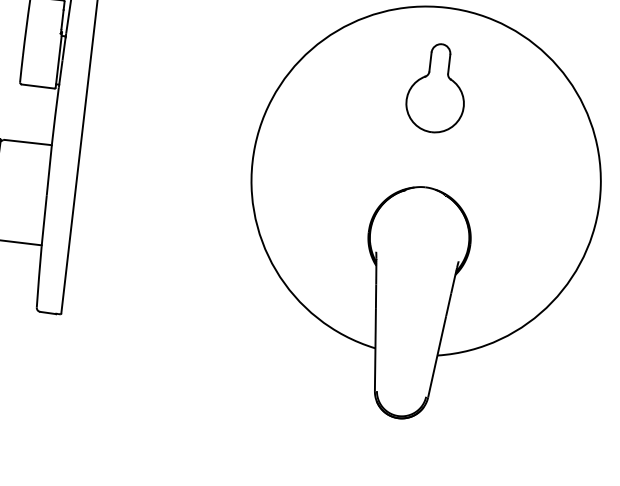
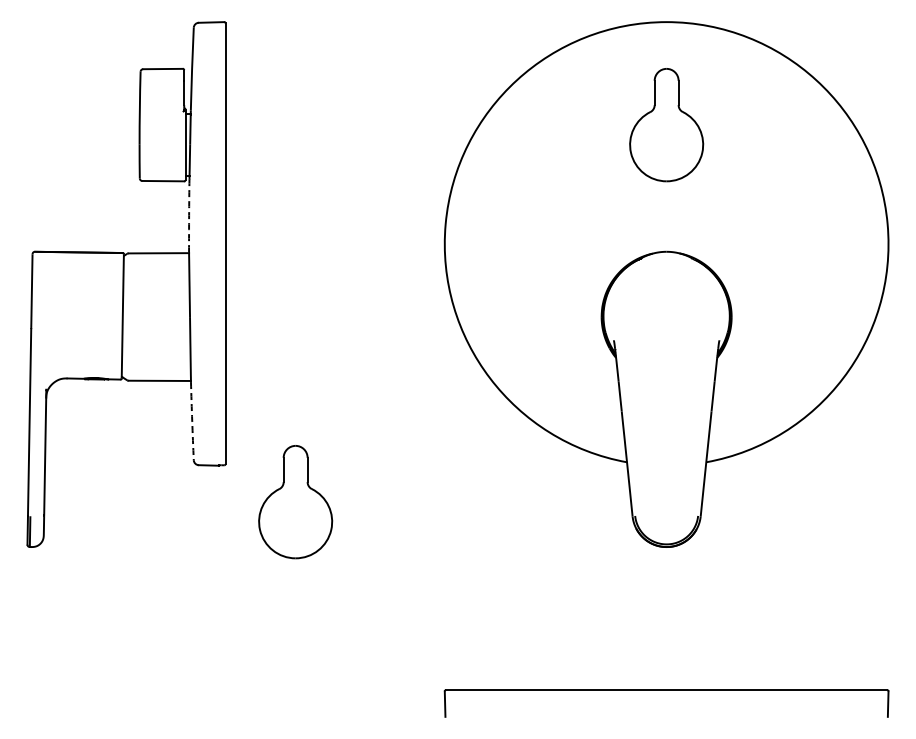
arc: (55, 115) -> (189, 215), solid -> dashed
arc: (39, 277) -> (192, 421), solid -> dashed
part: (112, 349) -> (295, 502), added

